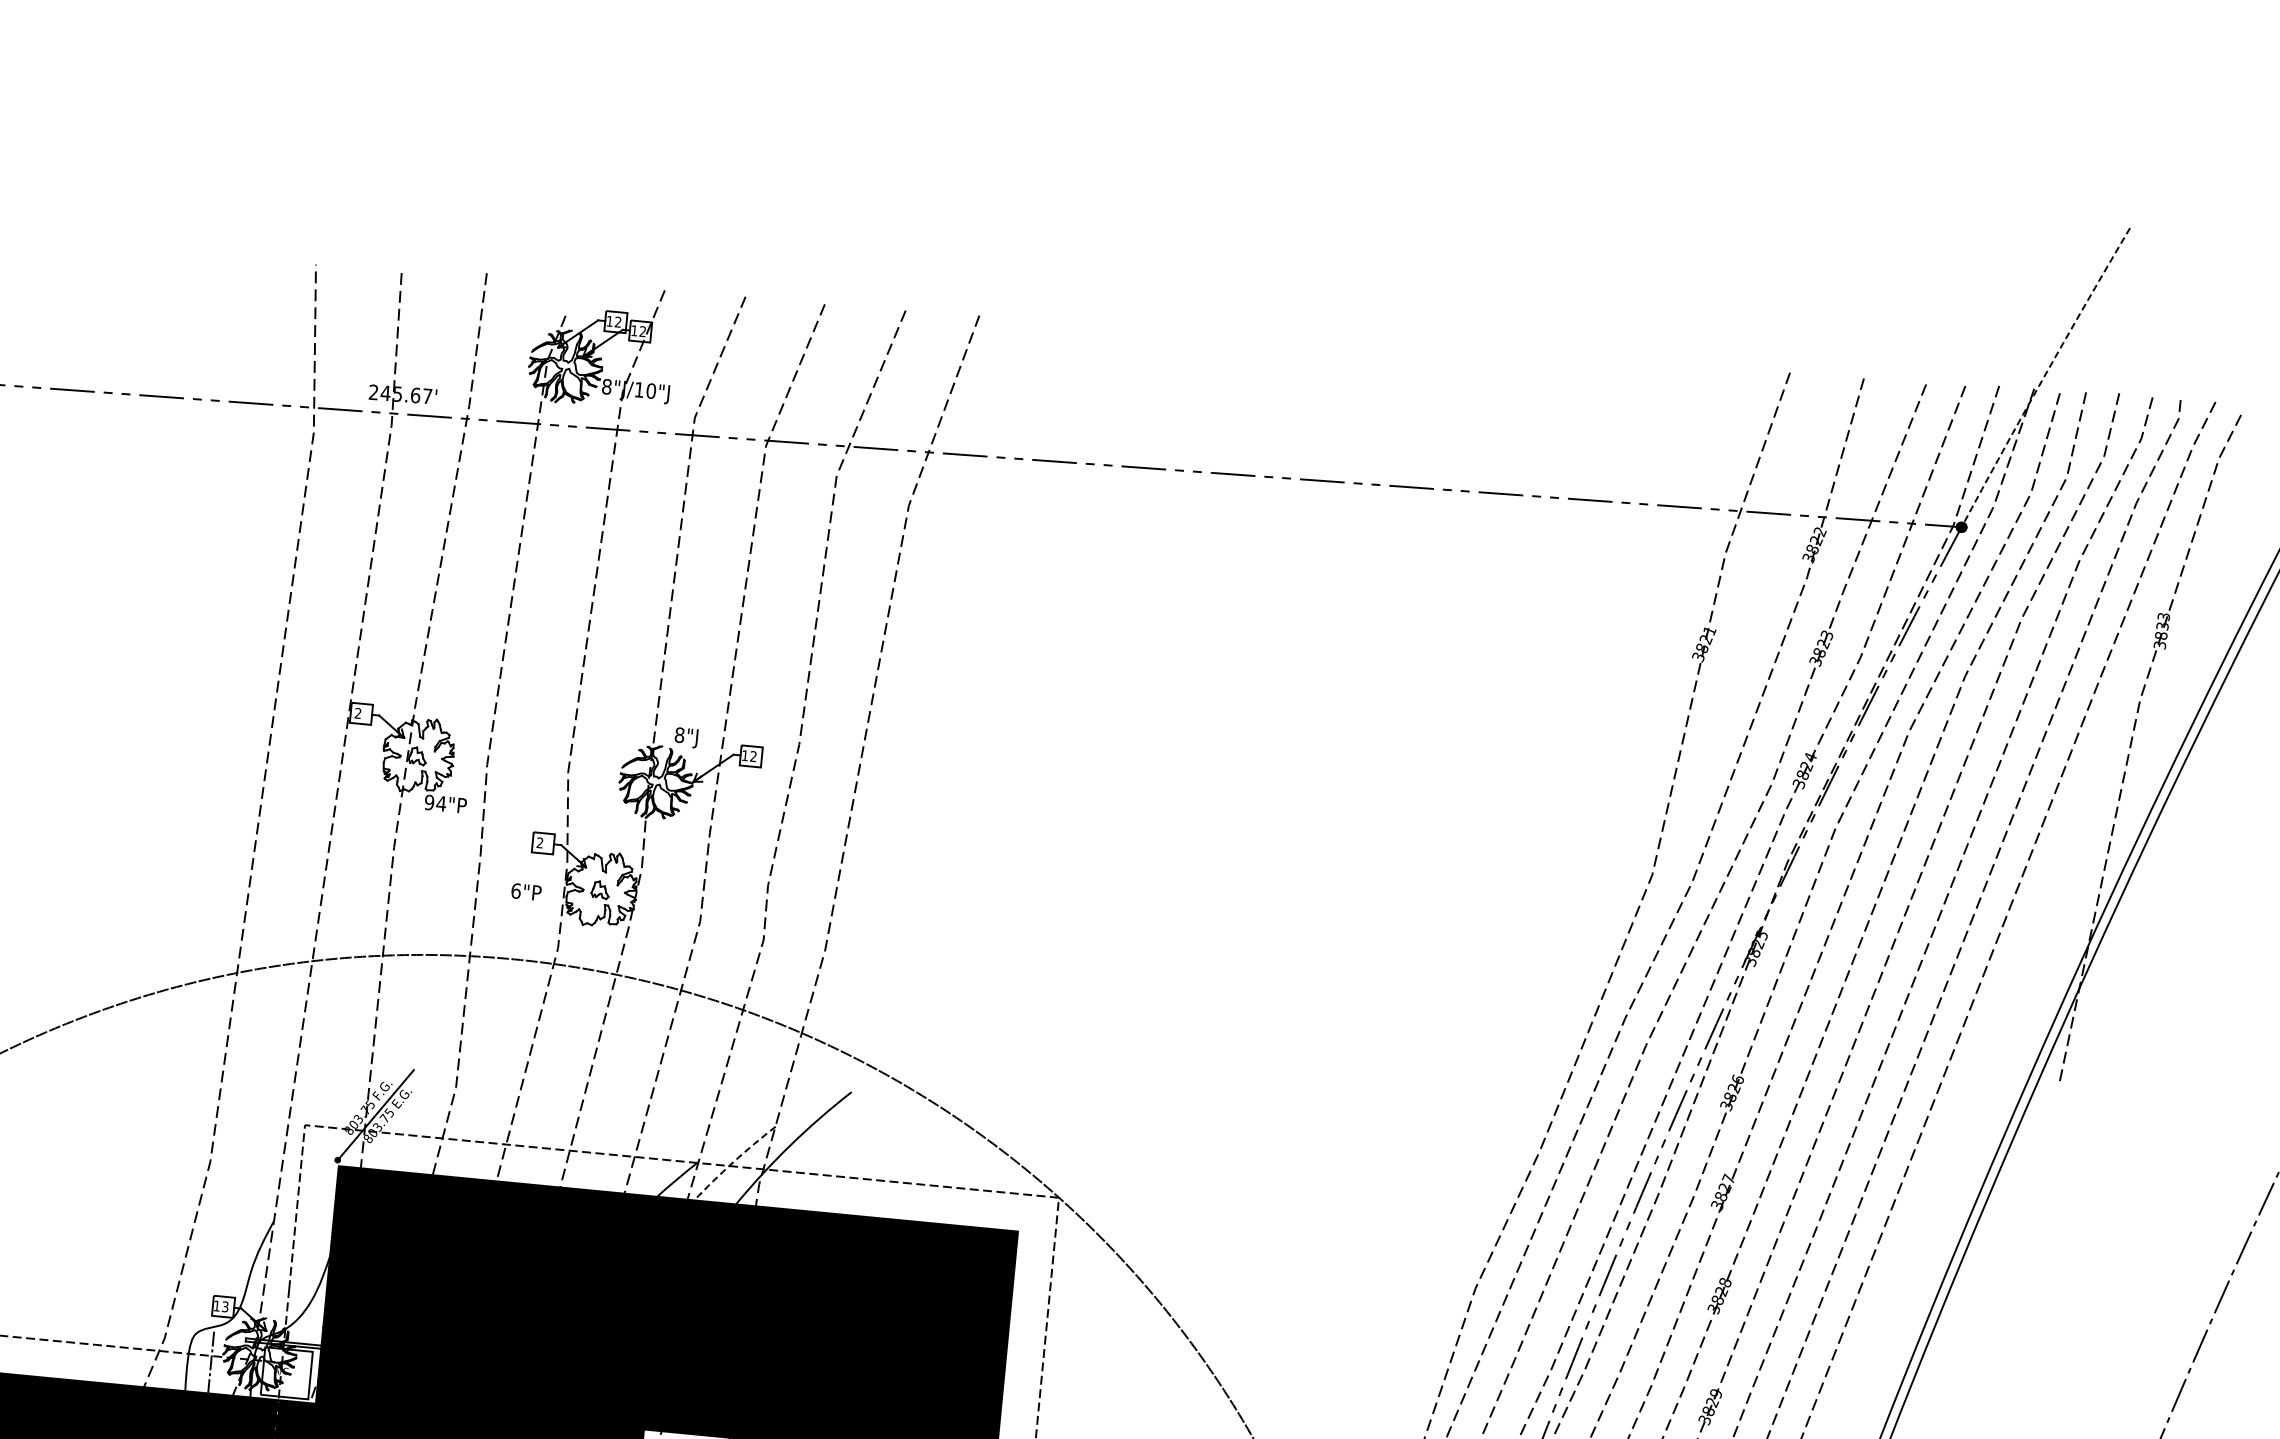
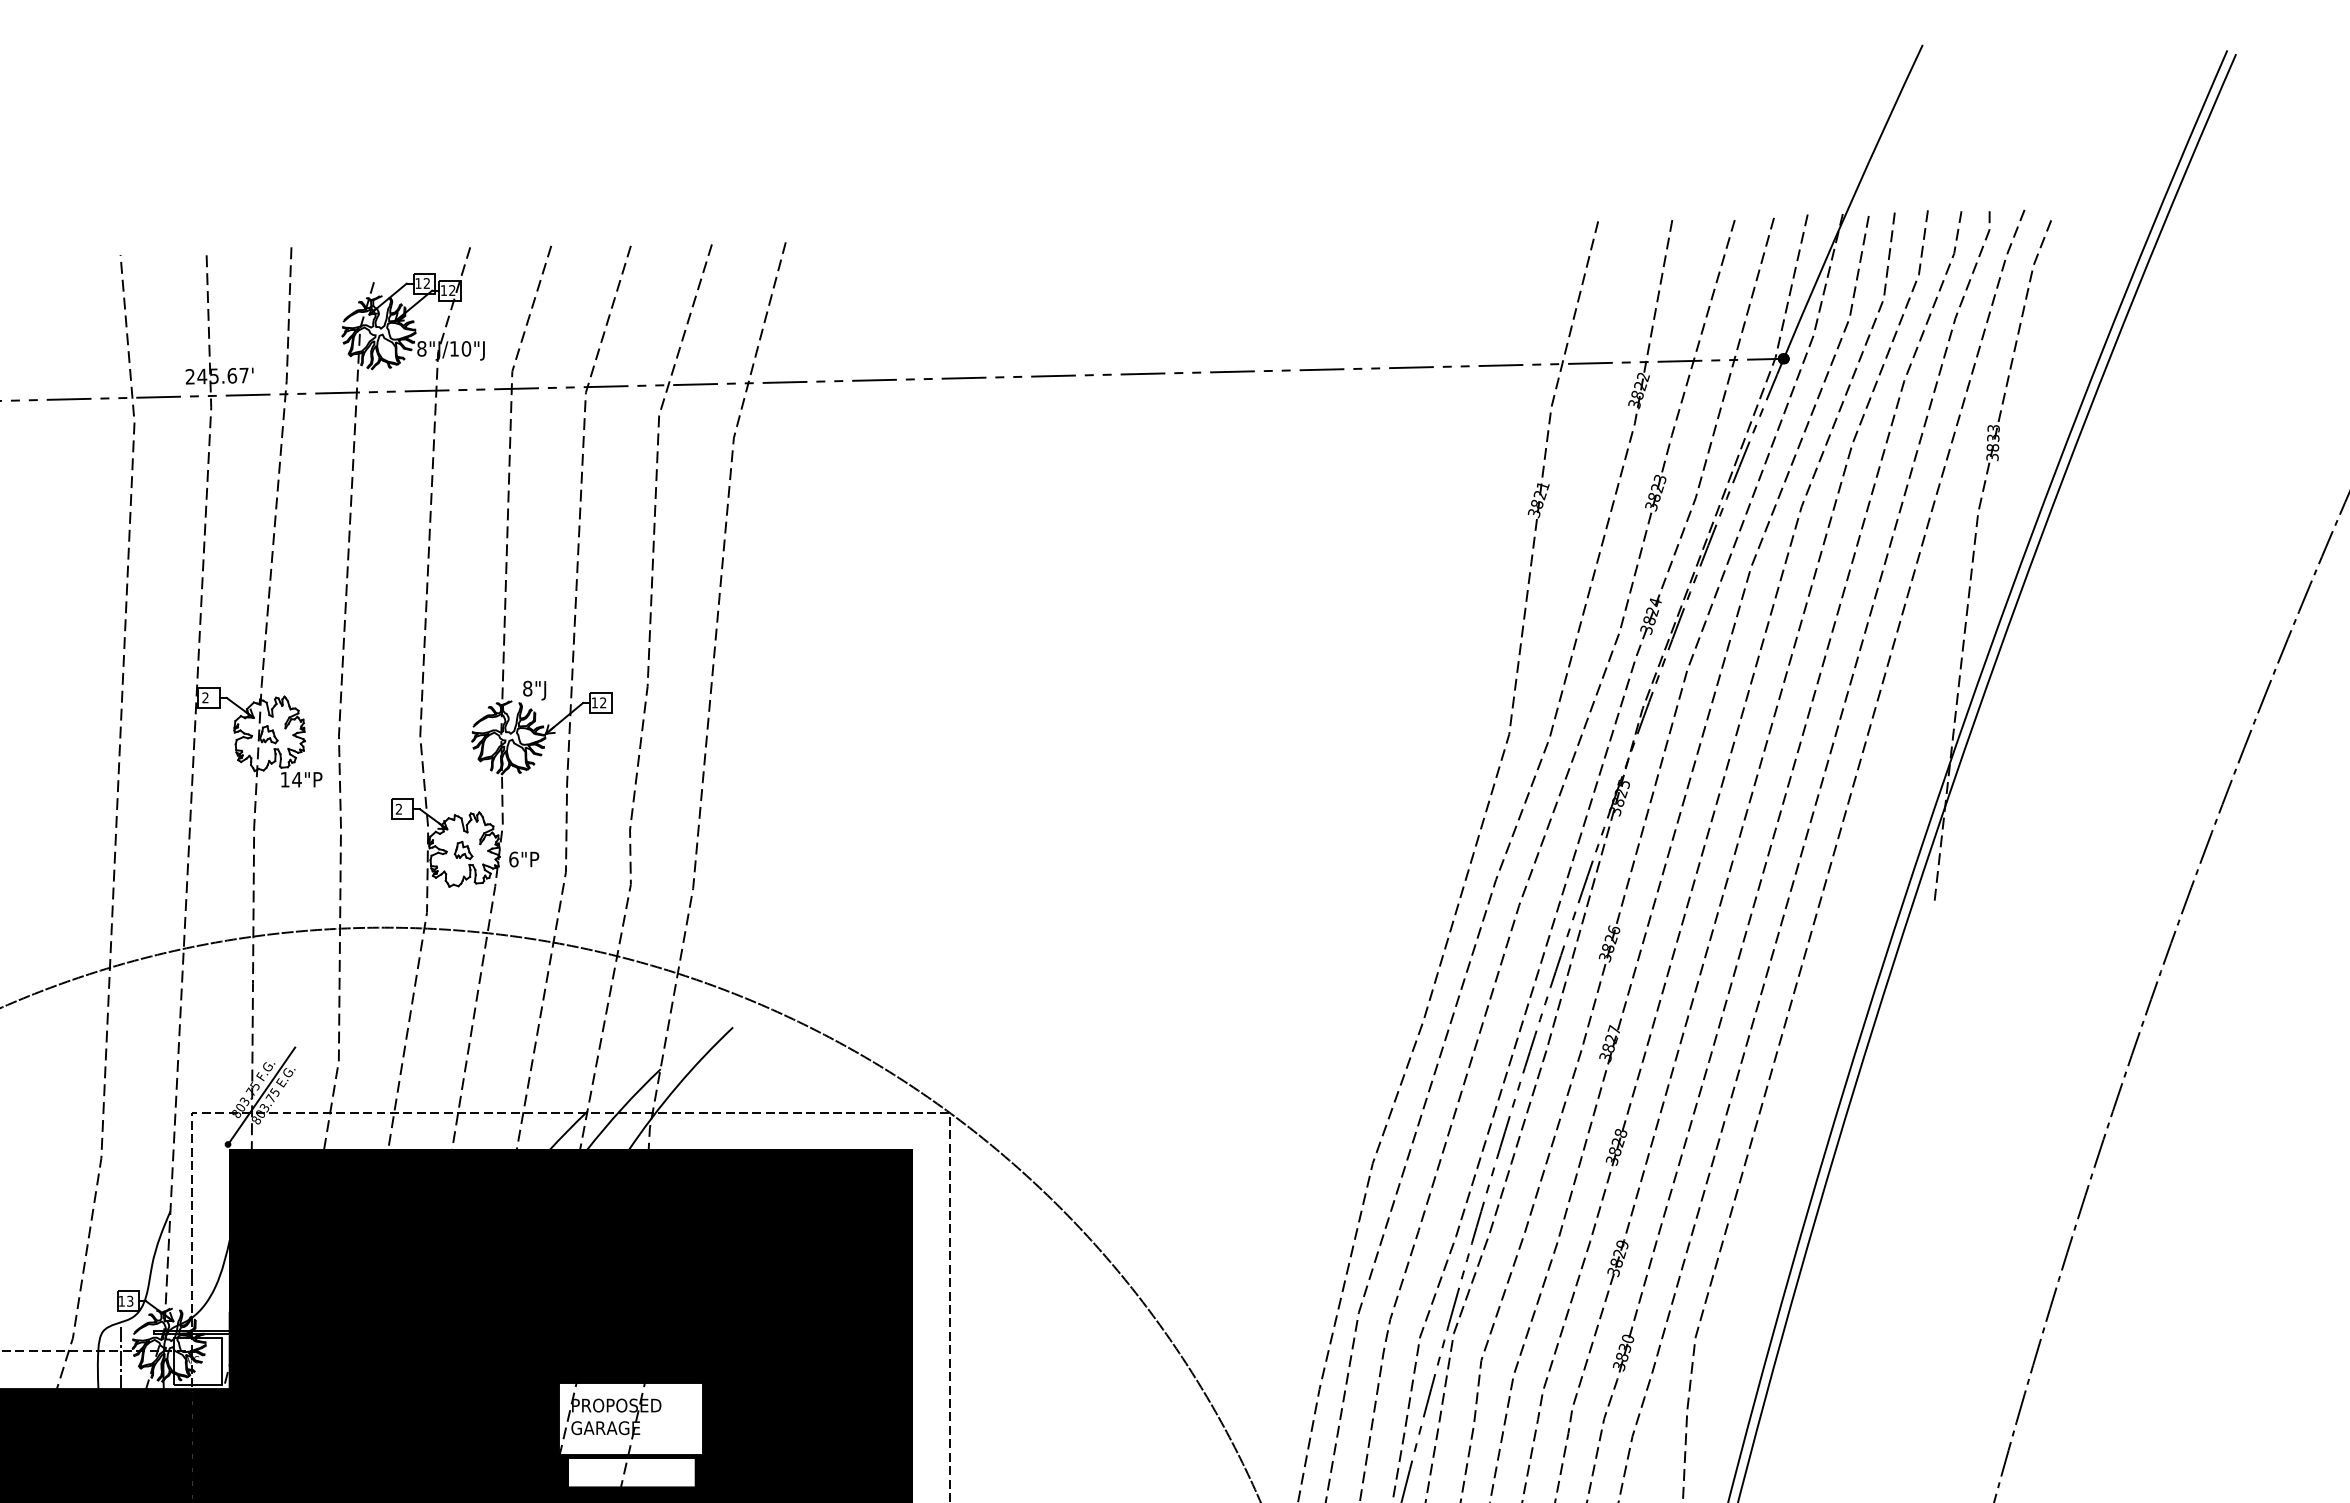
arc: (2044, 377) -> (1851, 201), dashed -> solid
text: (428, 802) -> (284, 779), 94"P -> 14"P
text: (526, 892) -> (524, 859), moved
arc: (733, 1162) -> (622, 1108), dashed -> solid

